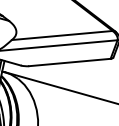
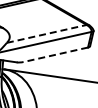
line: (61, 34) -> (46, 33), solid -> dashed
line: (69, 62) -> (55, 54), solid -> dashed

